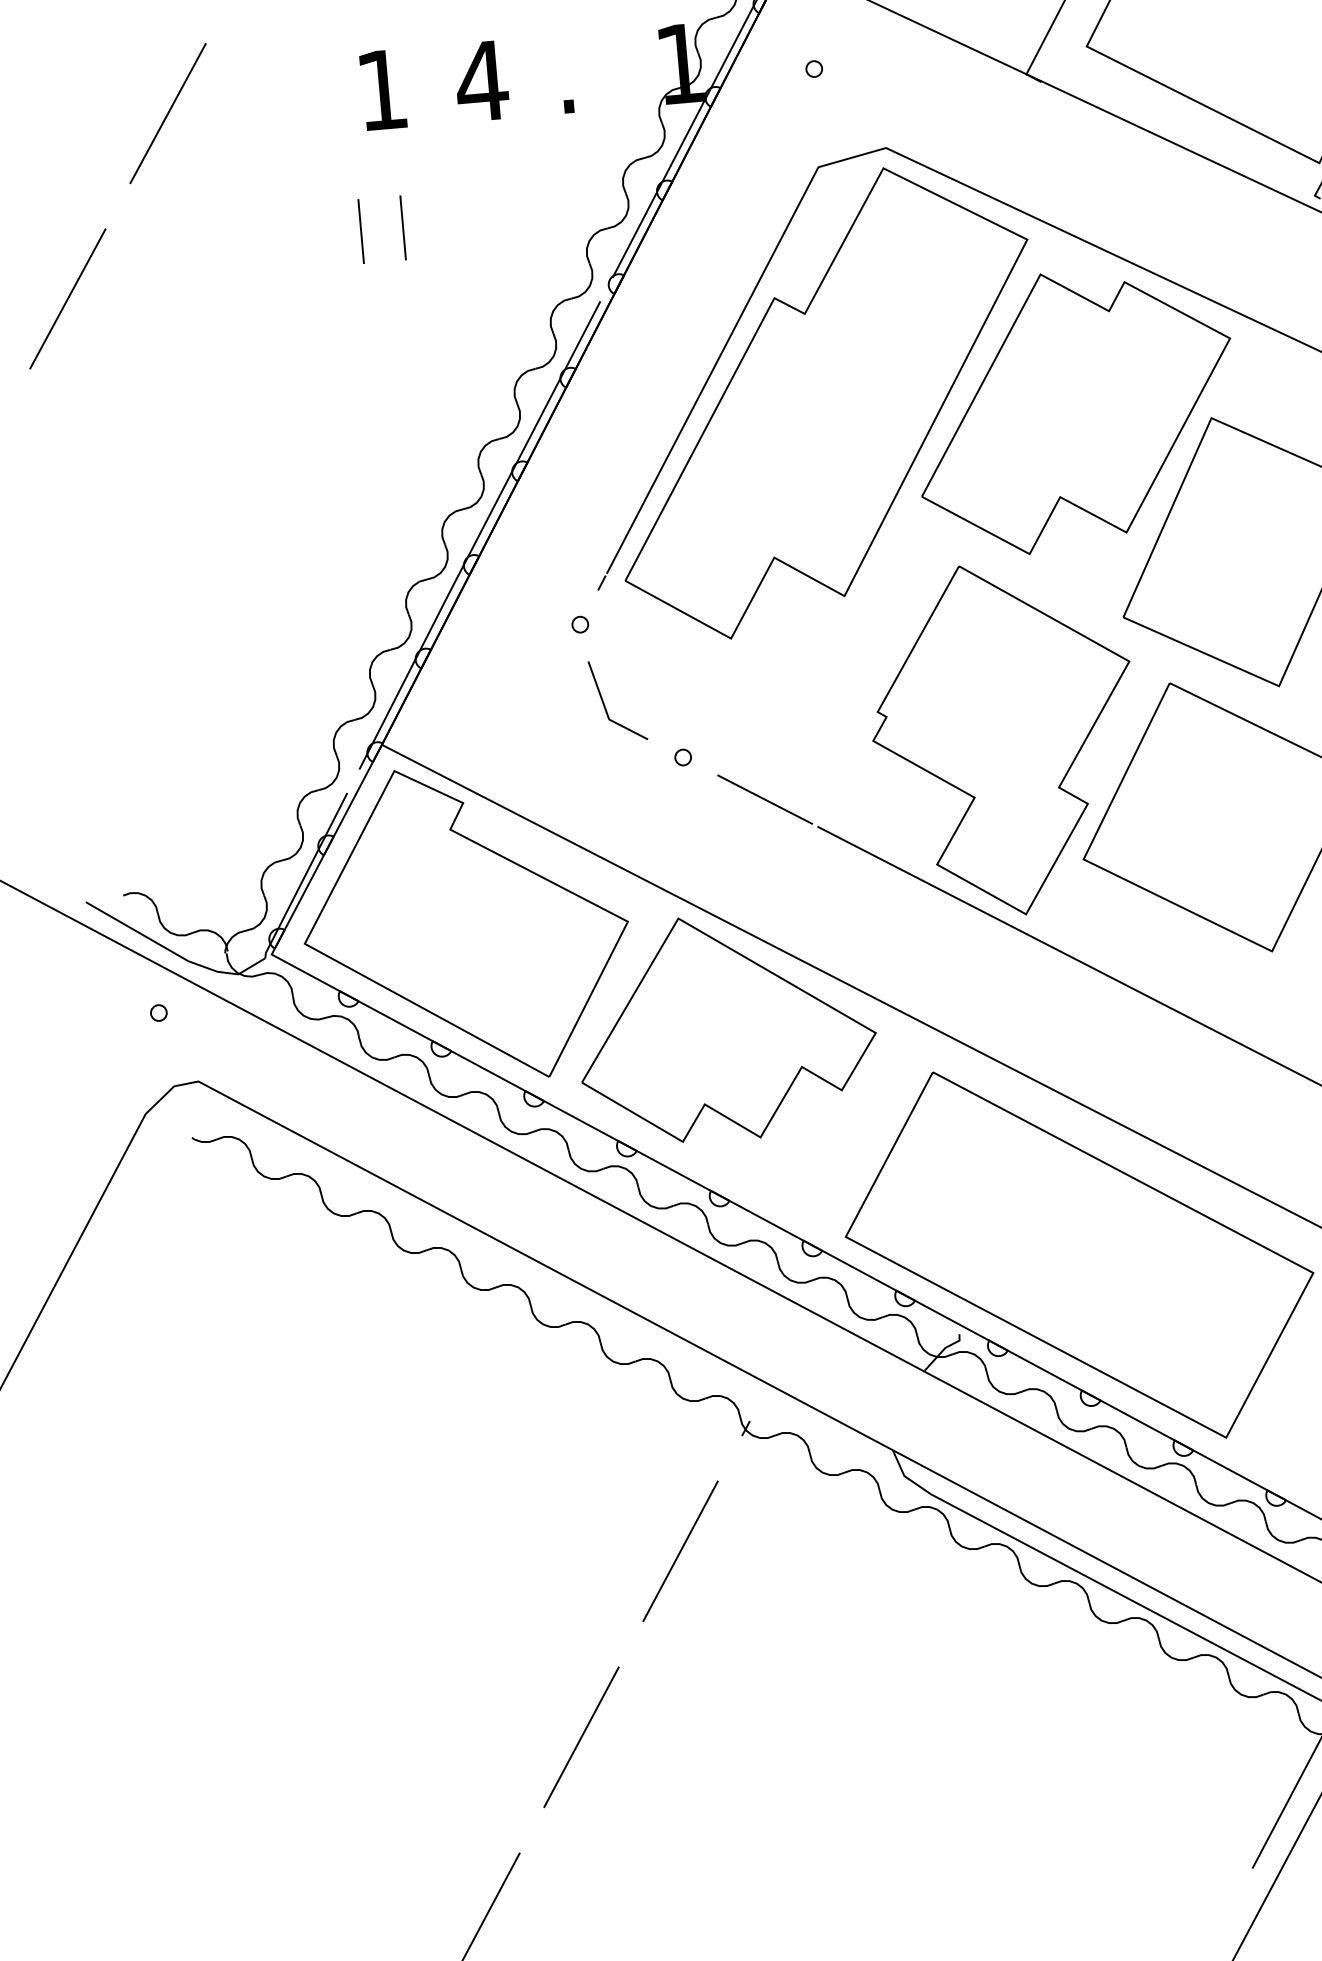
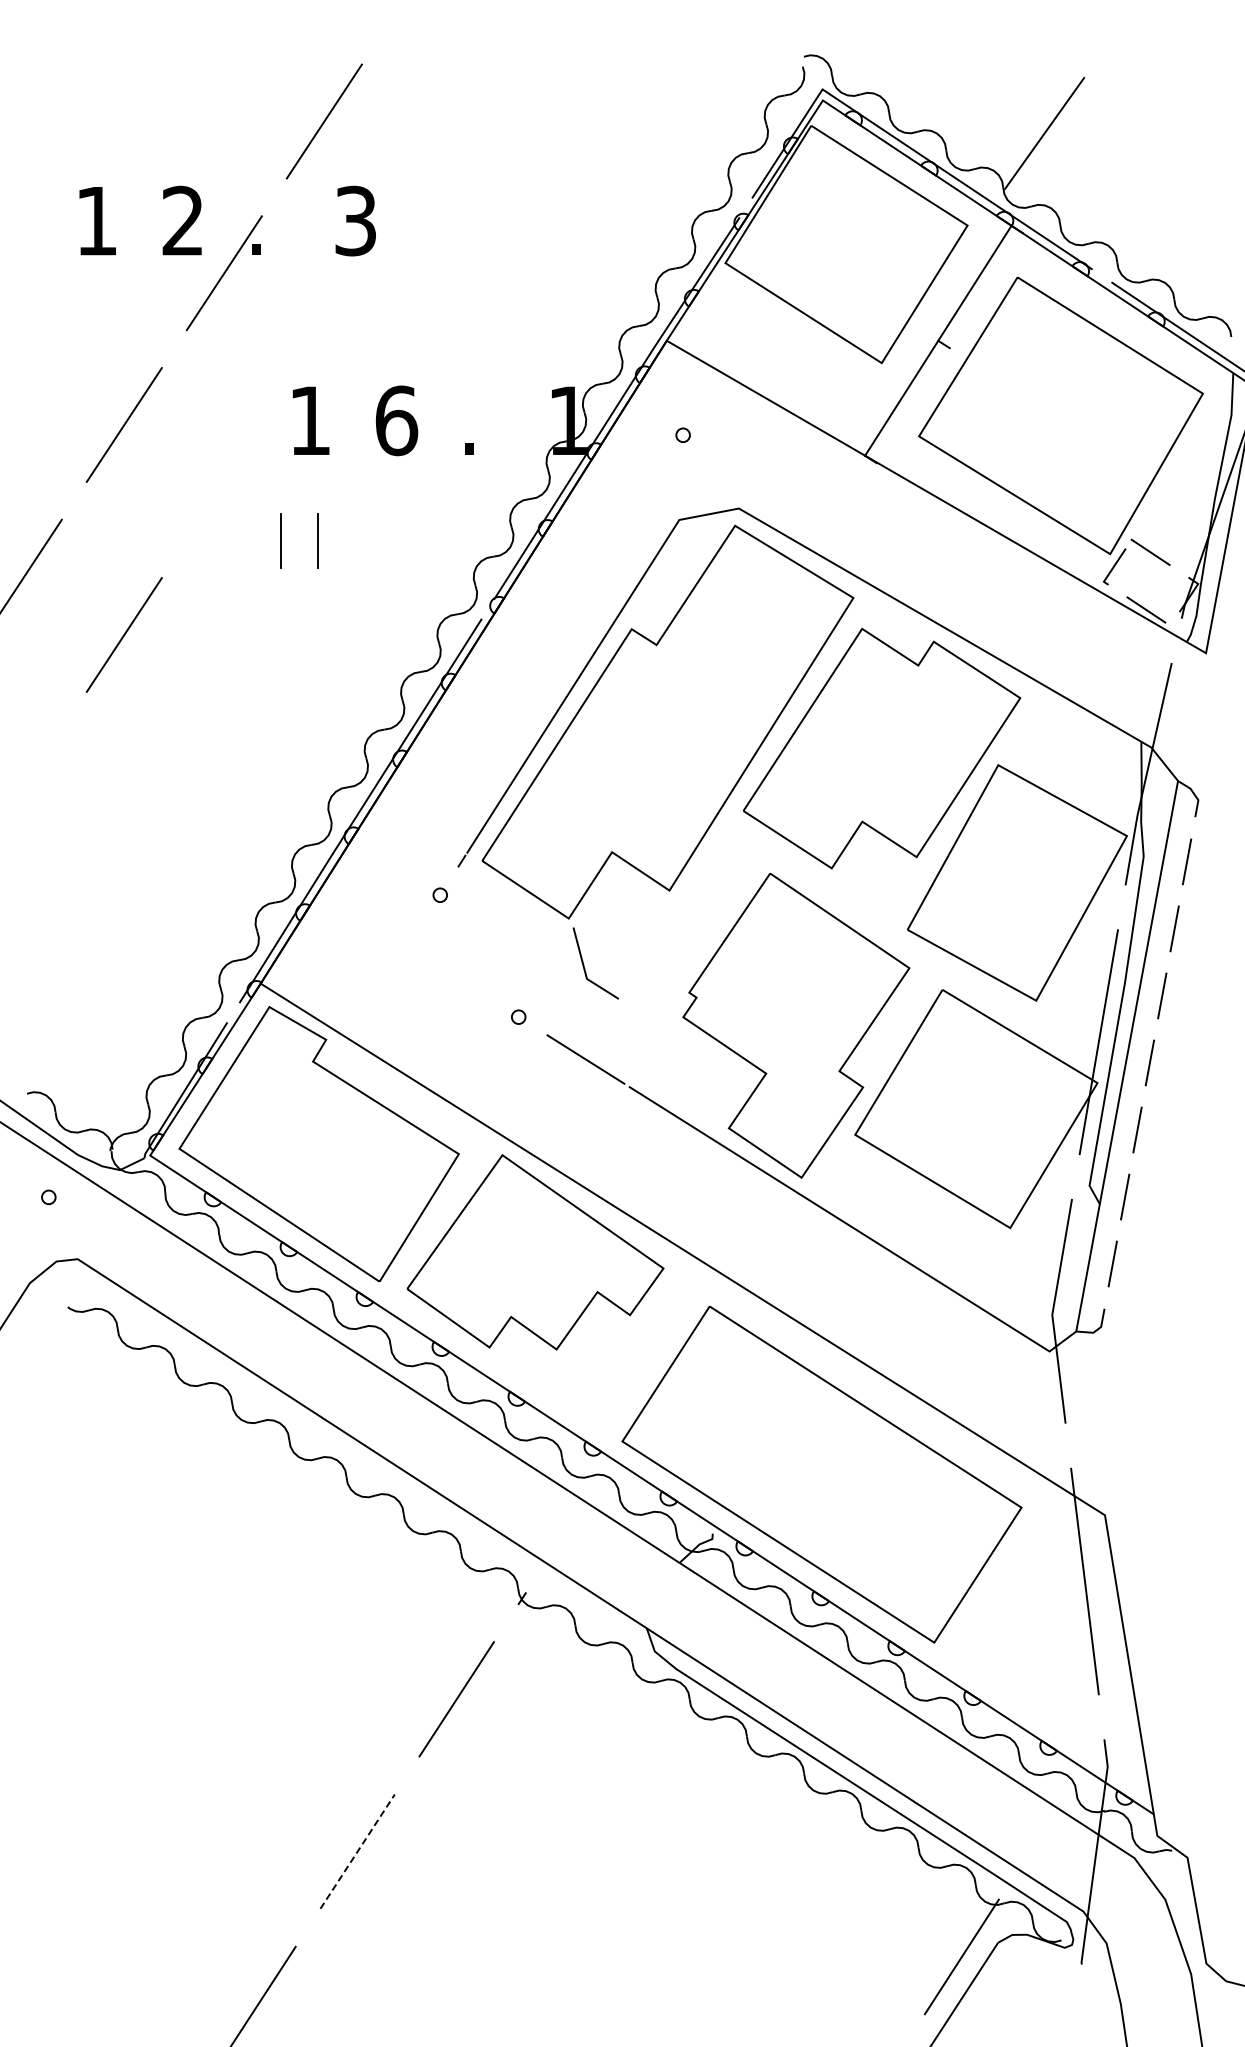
text: (481, 80) -> (396, 420), 4 -> 6
line: (188, 355) -> (123, 634), added
line: (604, 703) -> (584, 964), moved
line: (581, 1737) -> (357, 1851), solid -> dashed

